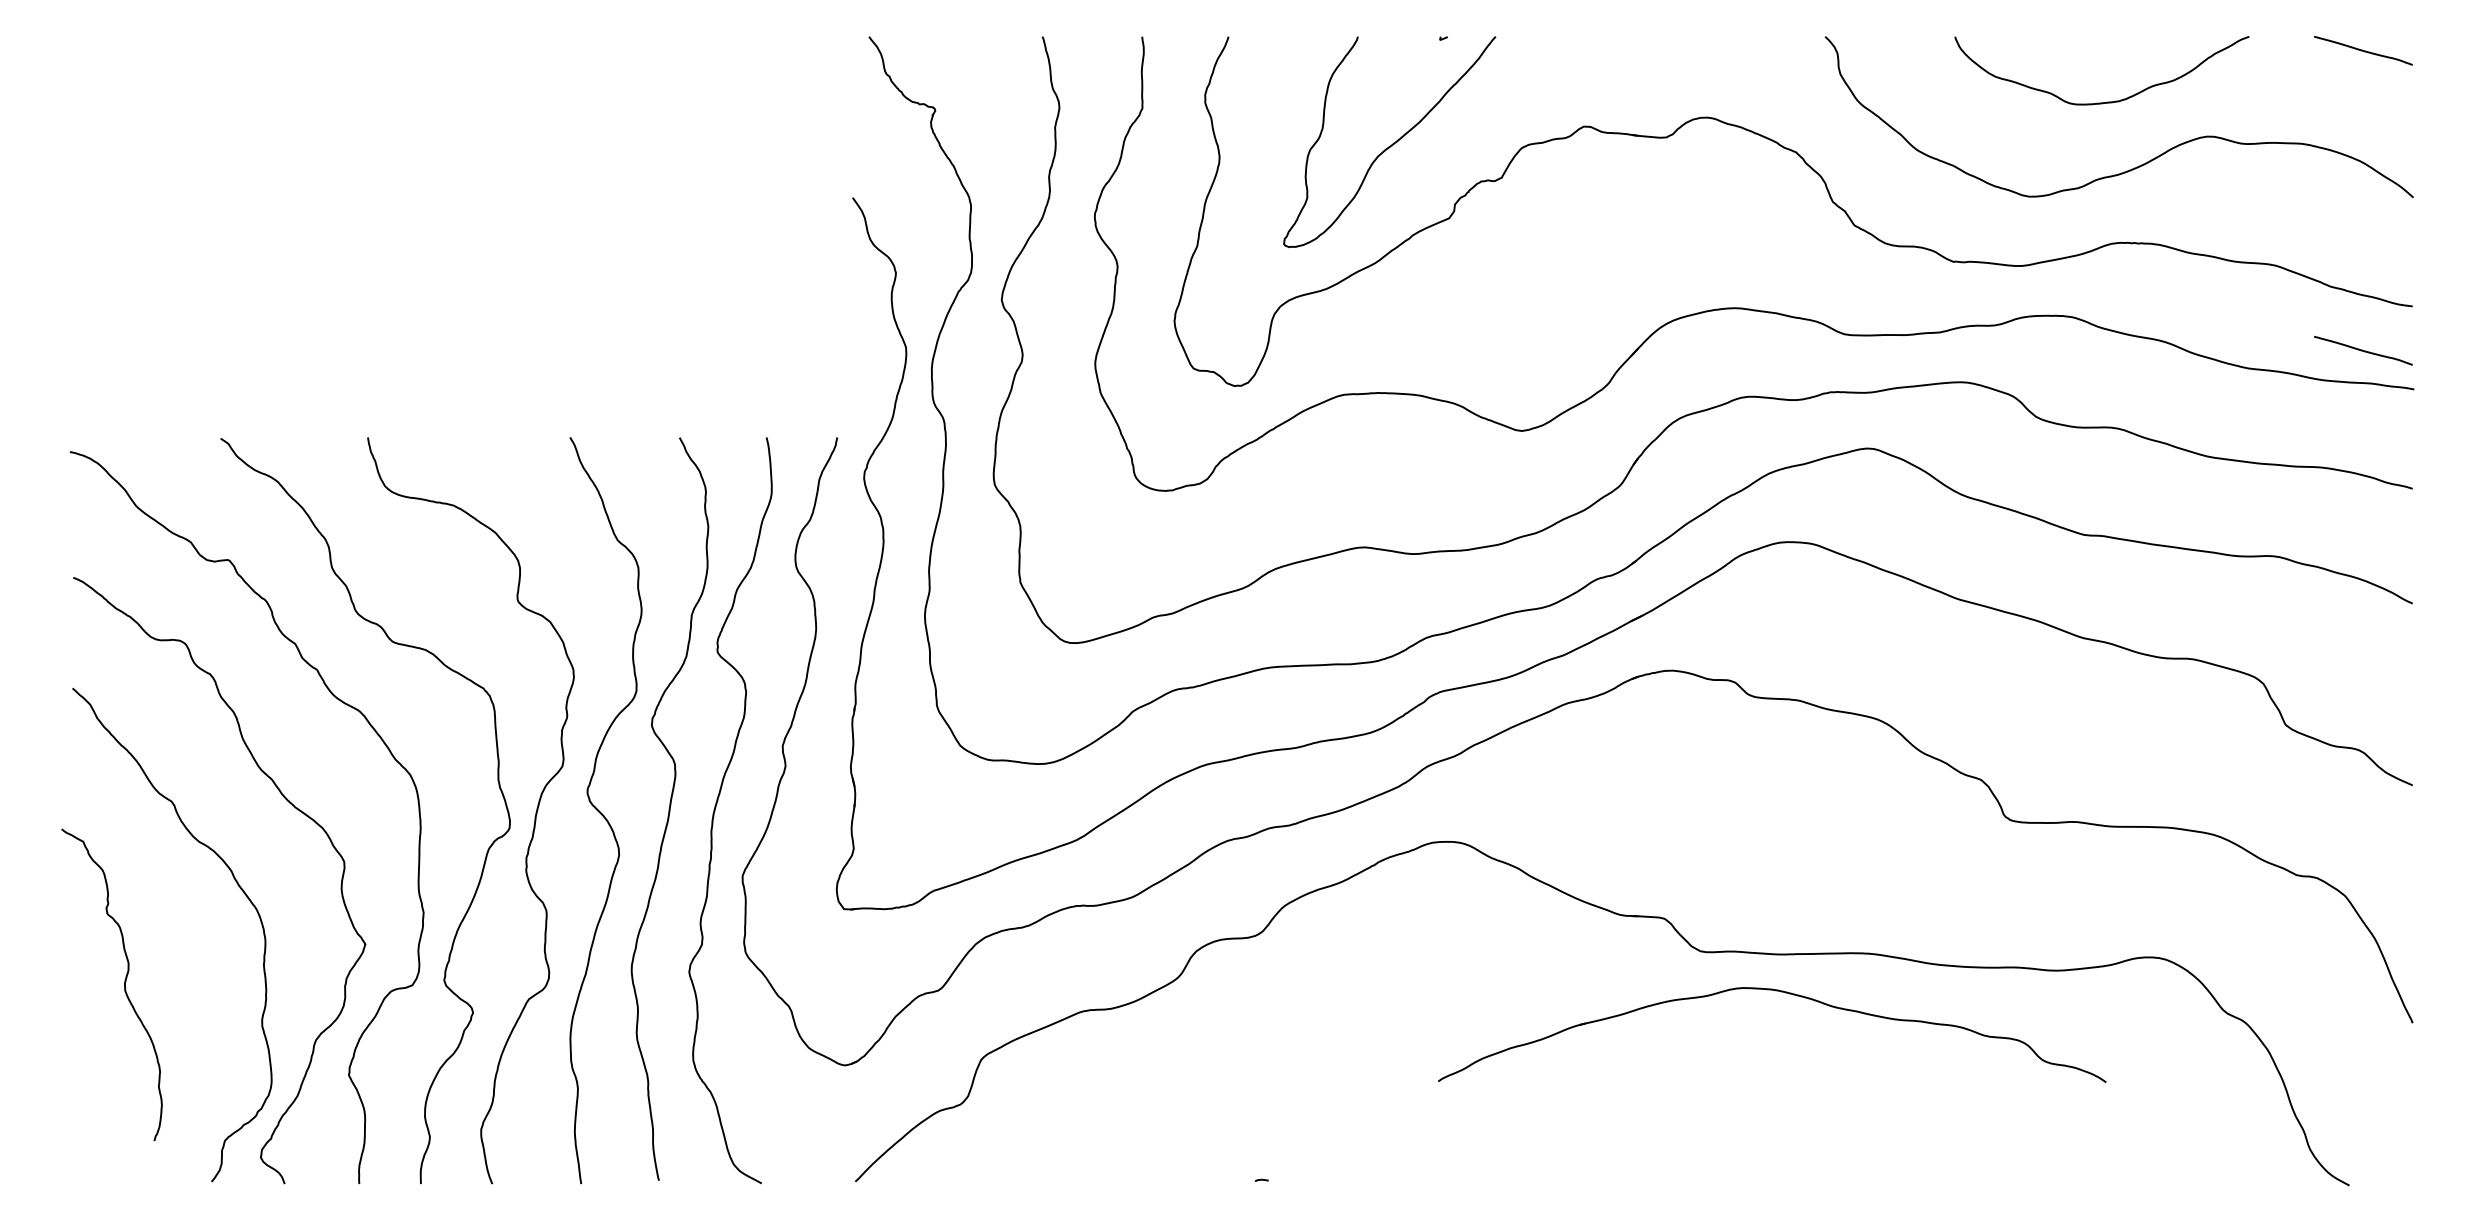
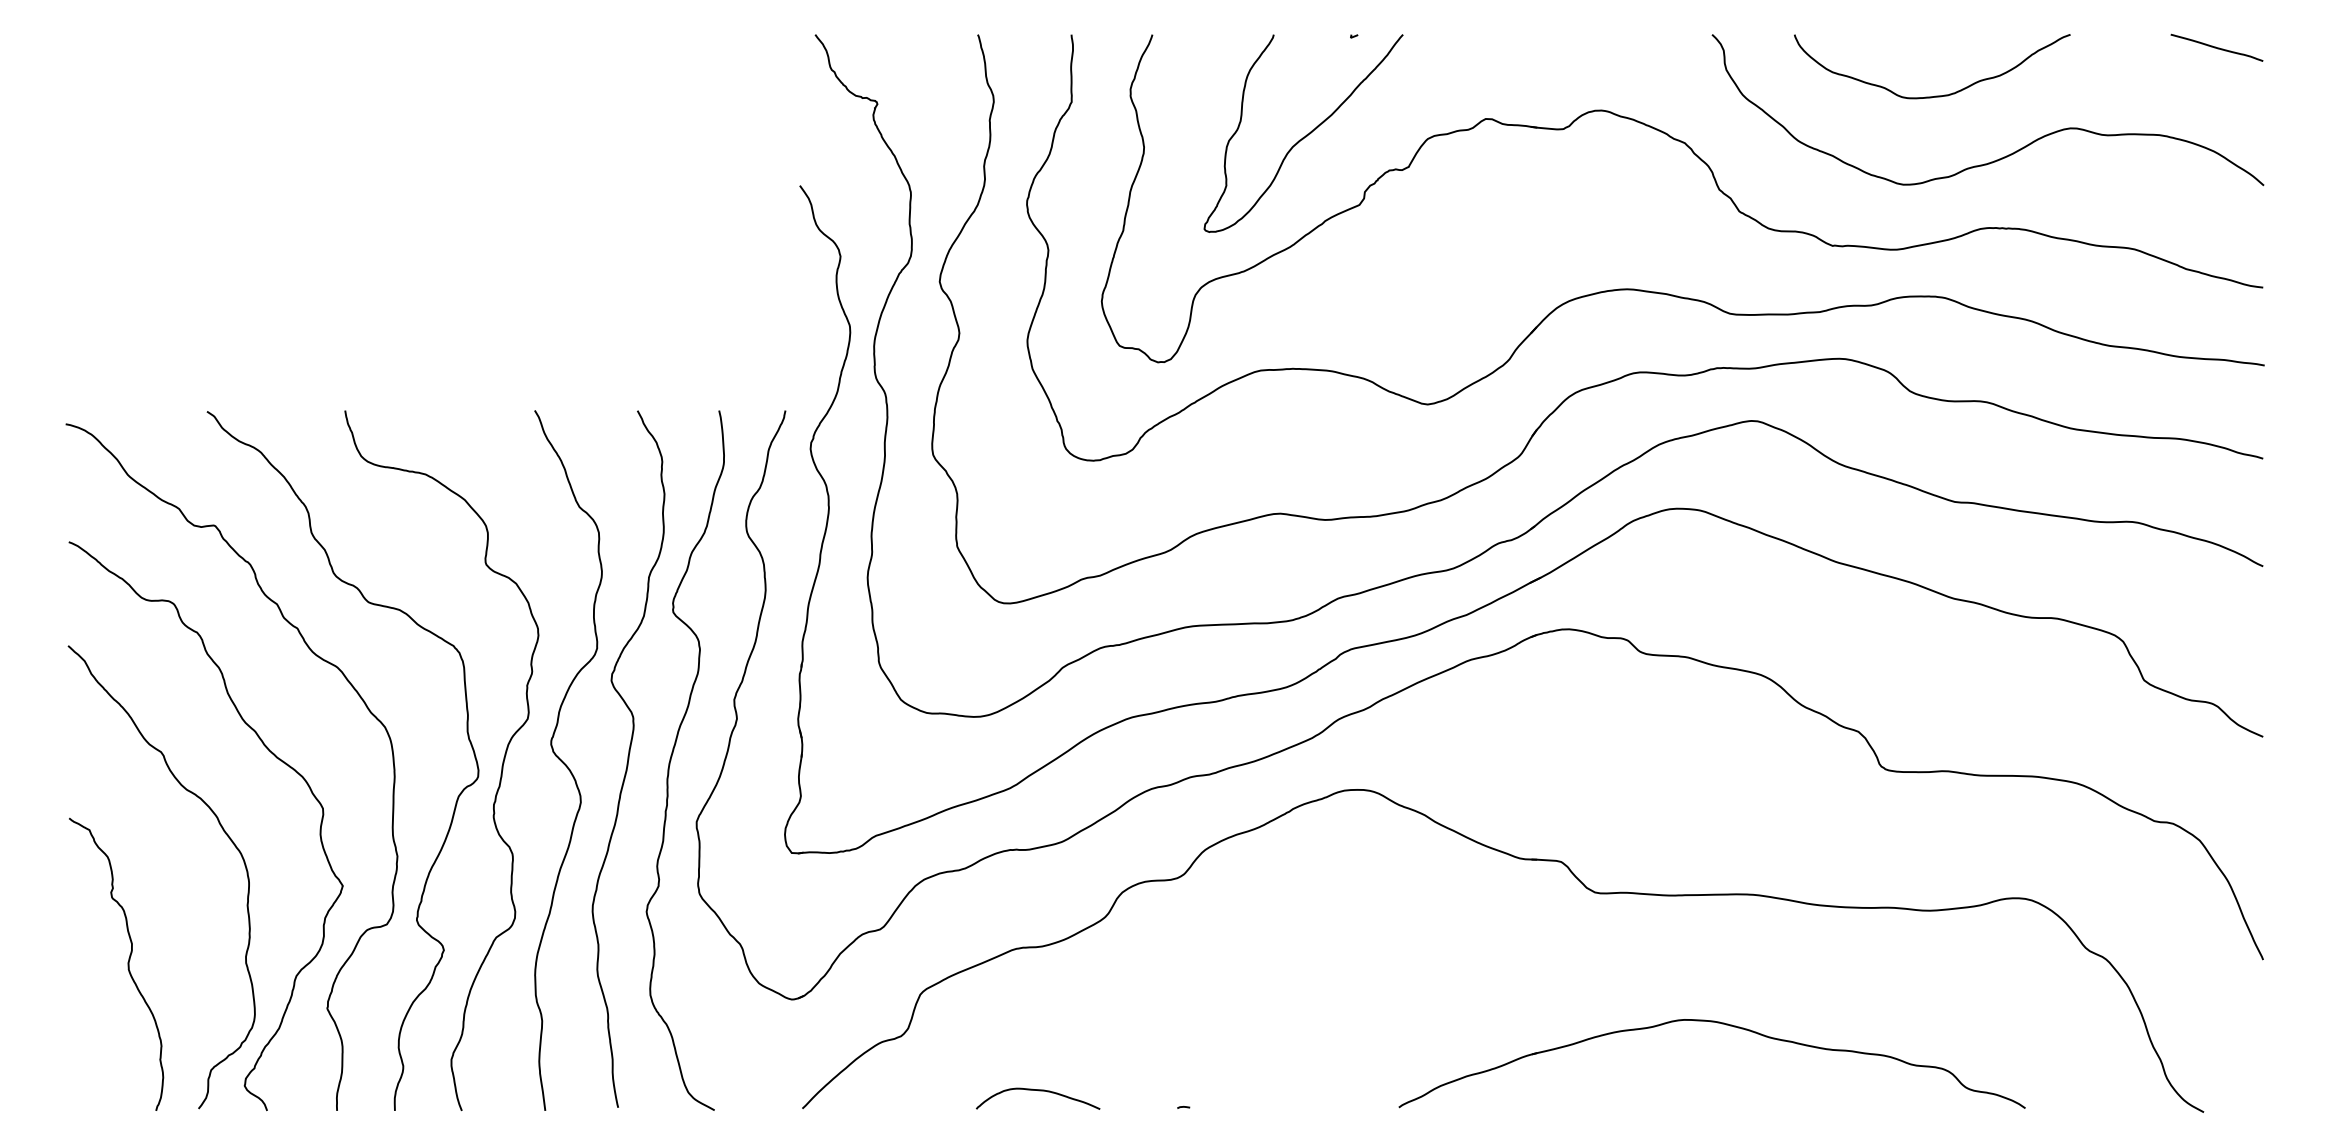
curve: (2106, 101) -> (1936, 95), moved
line: (2363, 350) -> (2217, 328), removed
curve: (124, 984) -> (128, 964), moved
part: (1781, 992) -> (1720, 1024), moved
curve: (1109, 1163) -> (1040, 1091), added

